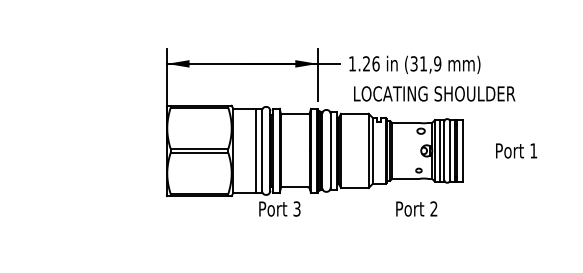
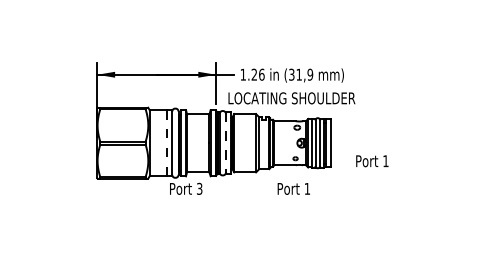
text: (434, 94) -> (291, 98), moved
line: (256, 151) -> (167, 143), solid -> dashed
line: (331, 151) -> (226, 143), solid -> dashed
text: (516, 151) -> (372, 161), moved
text: (432, 208) -> (306, 188), 2 -> 1

